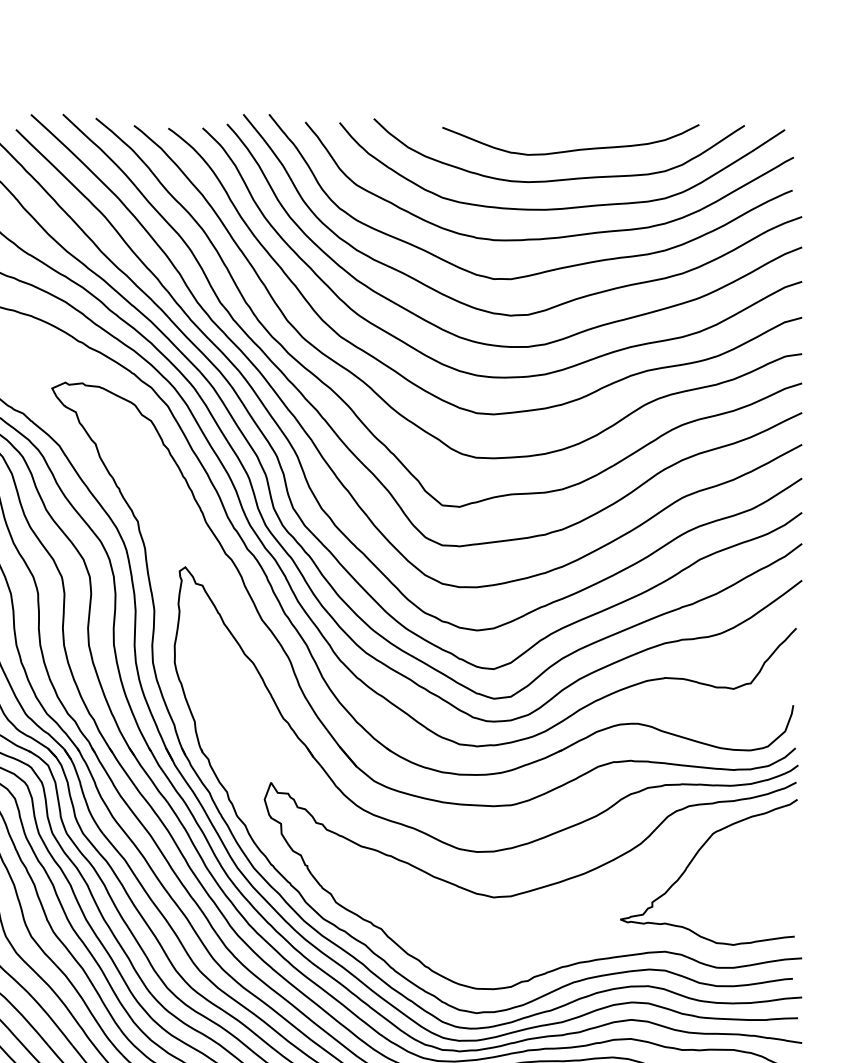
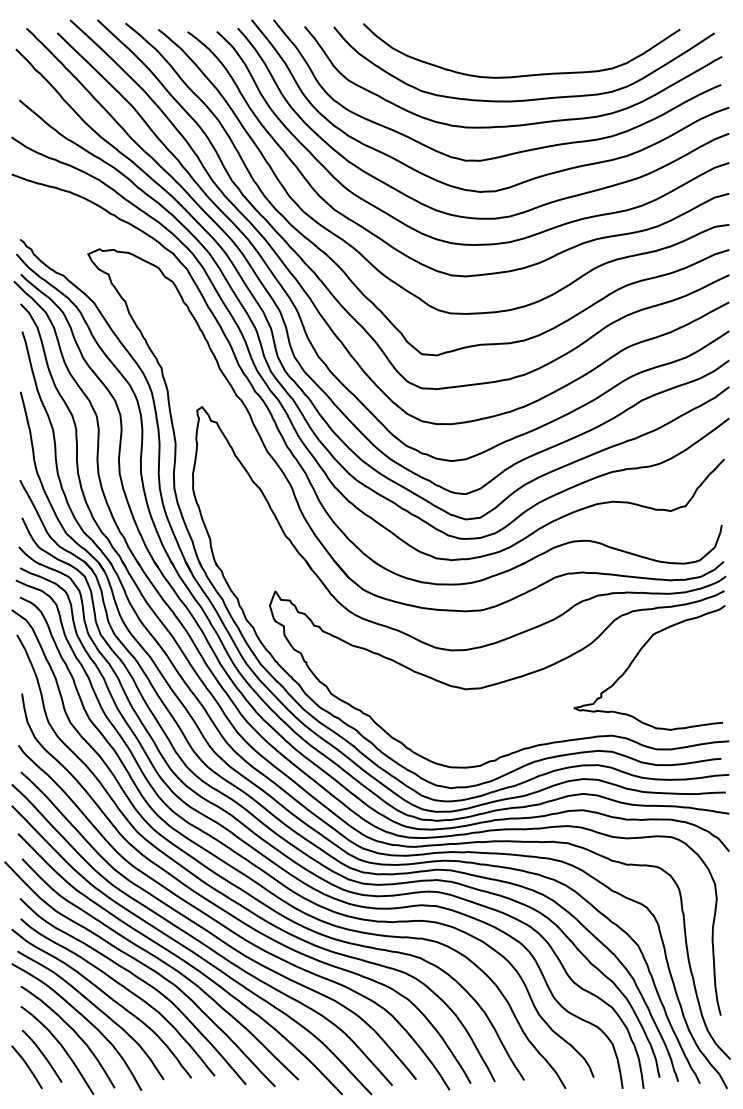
curve: (575, 148) -> (535, 49), removed

